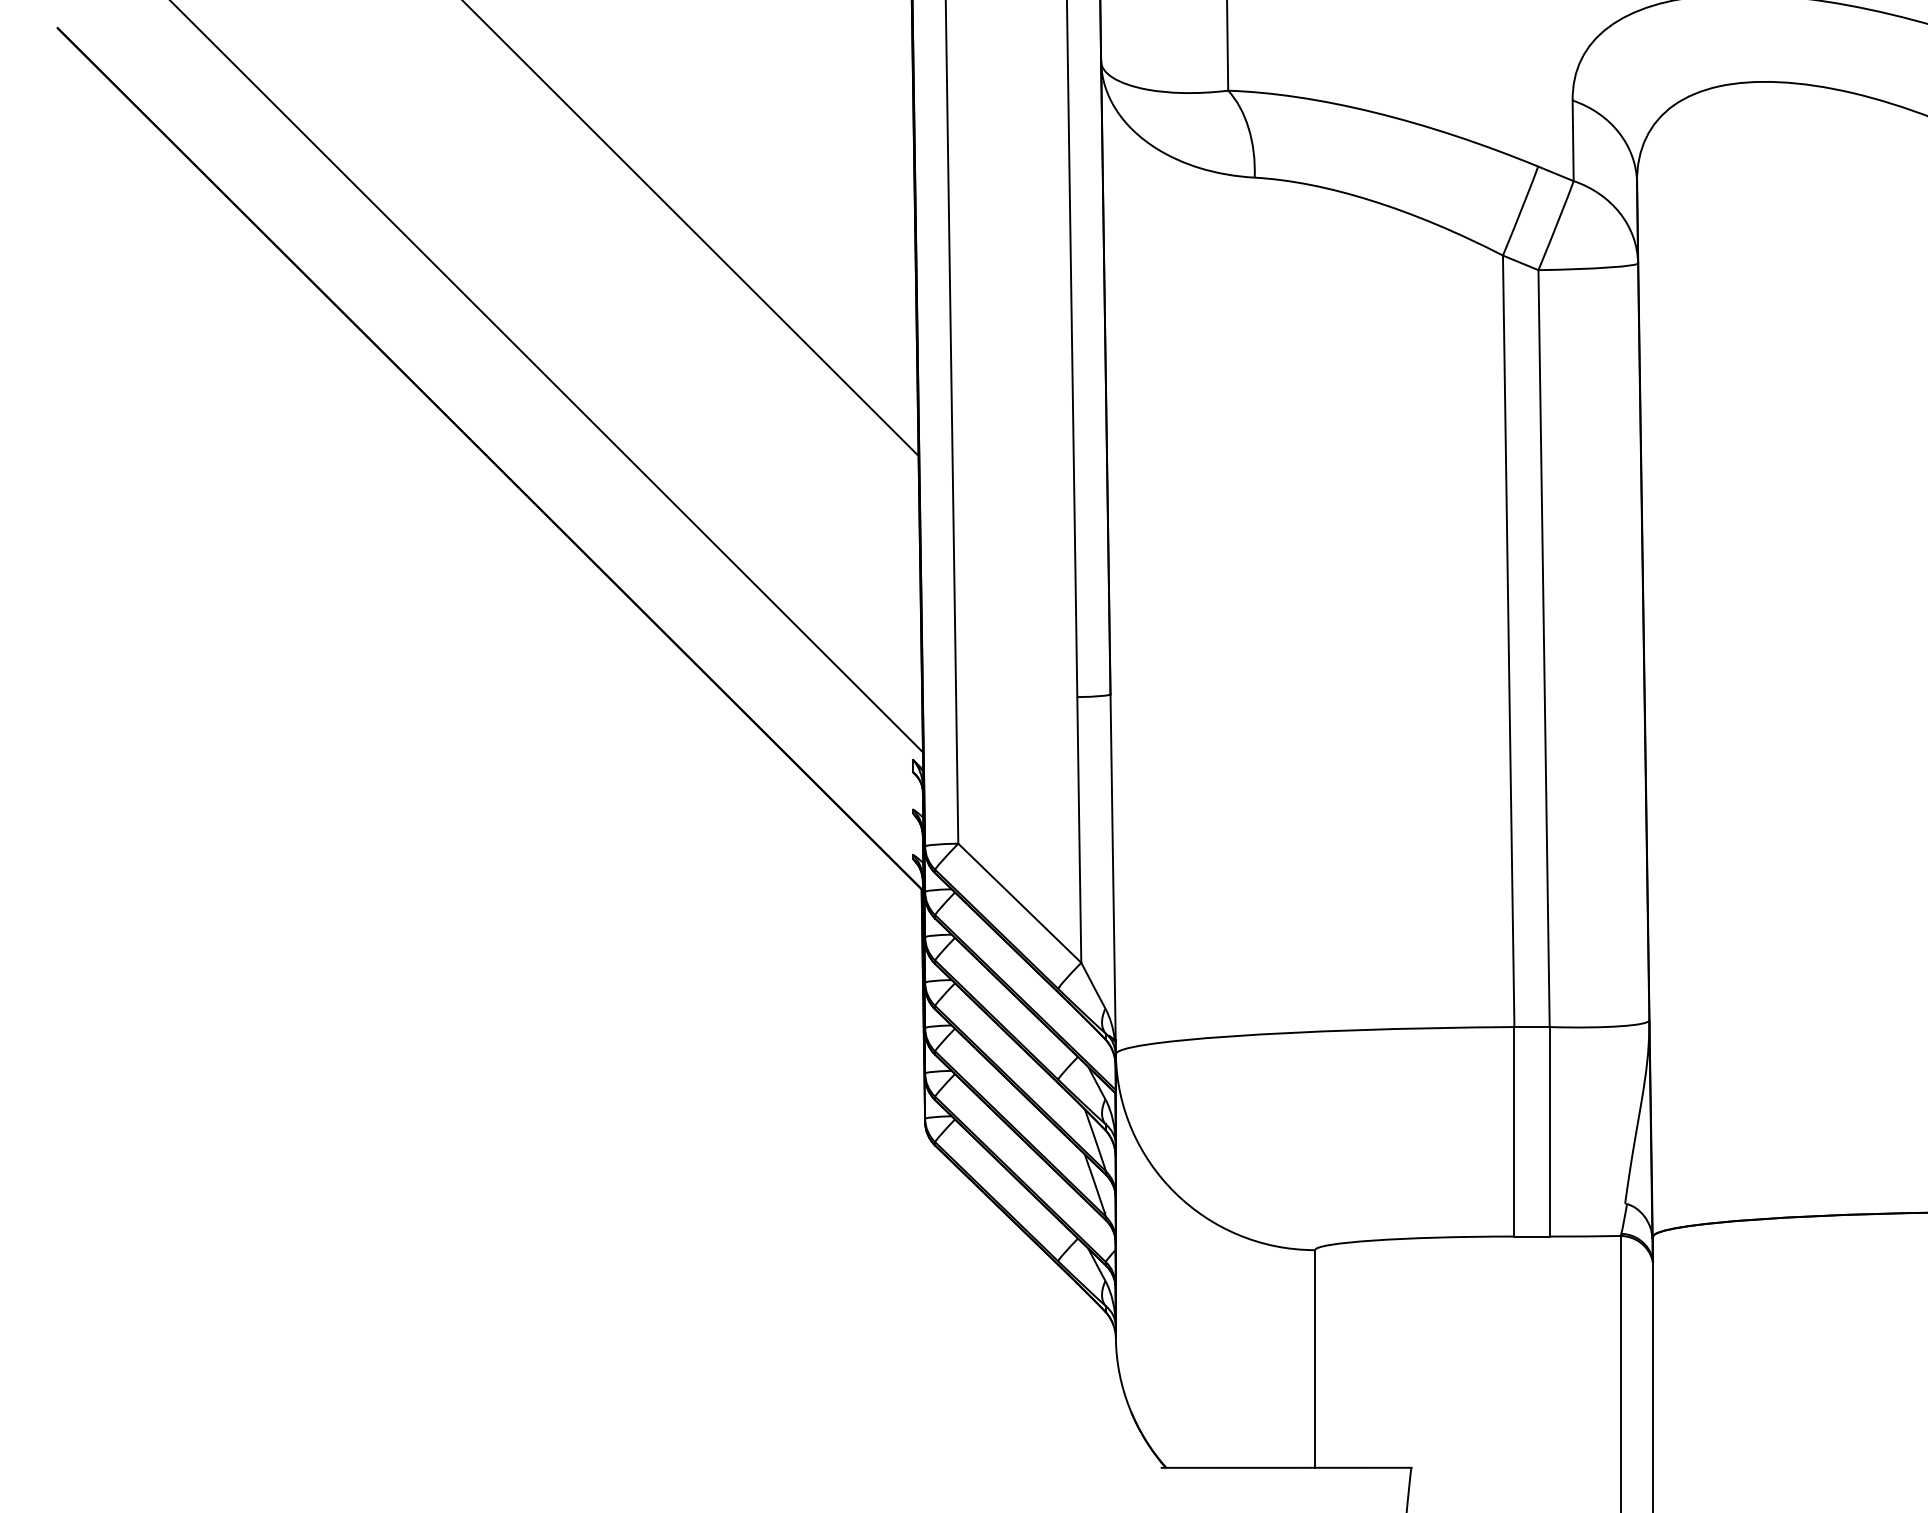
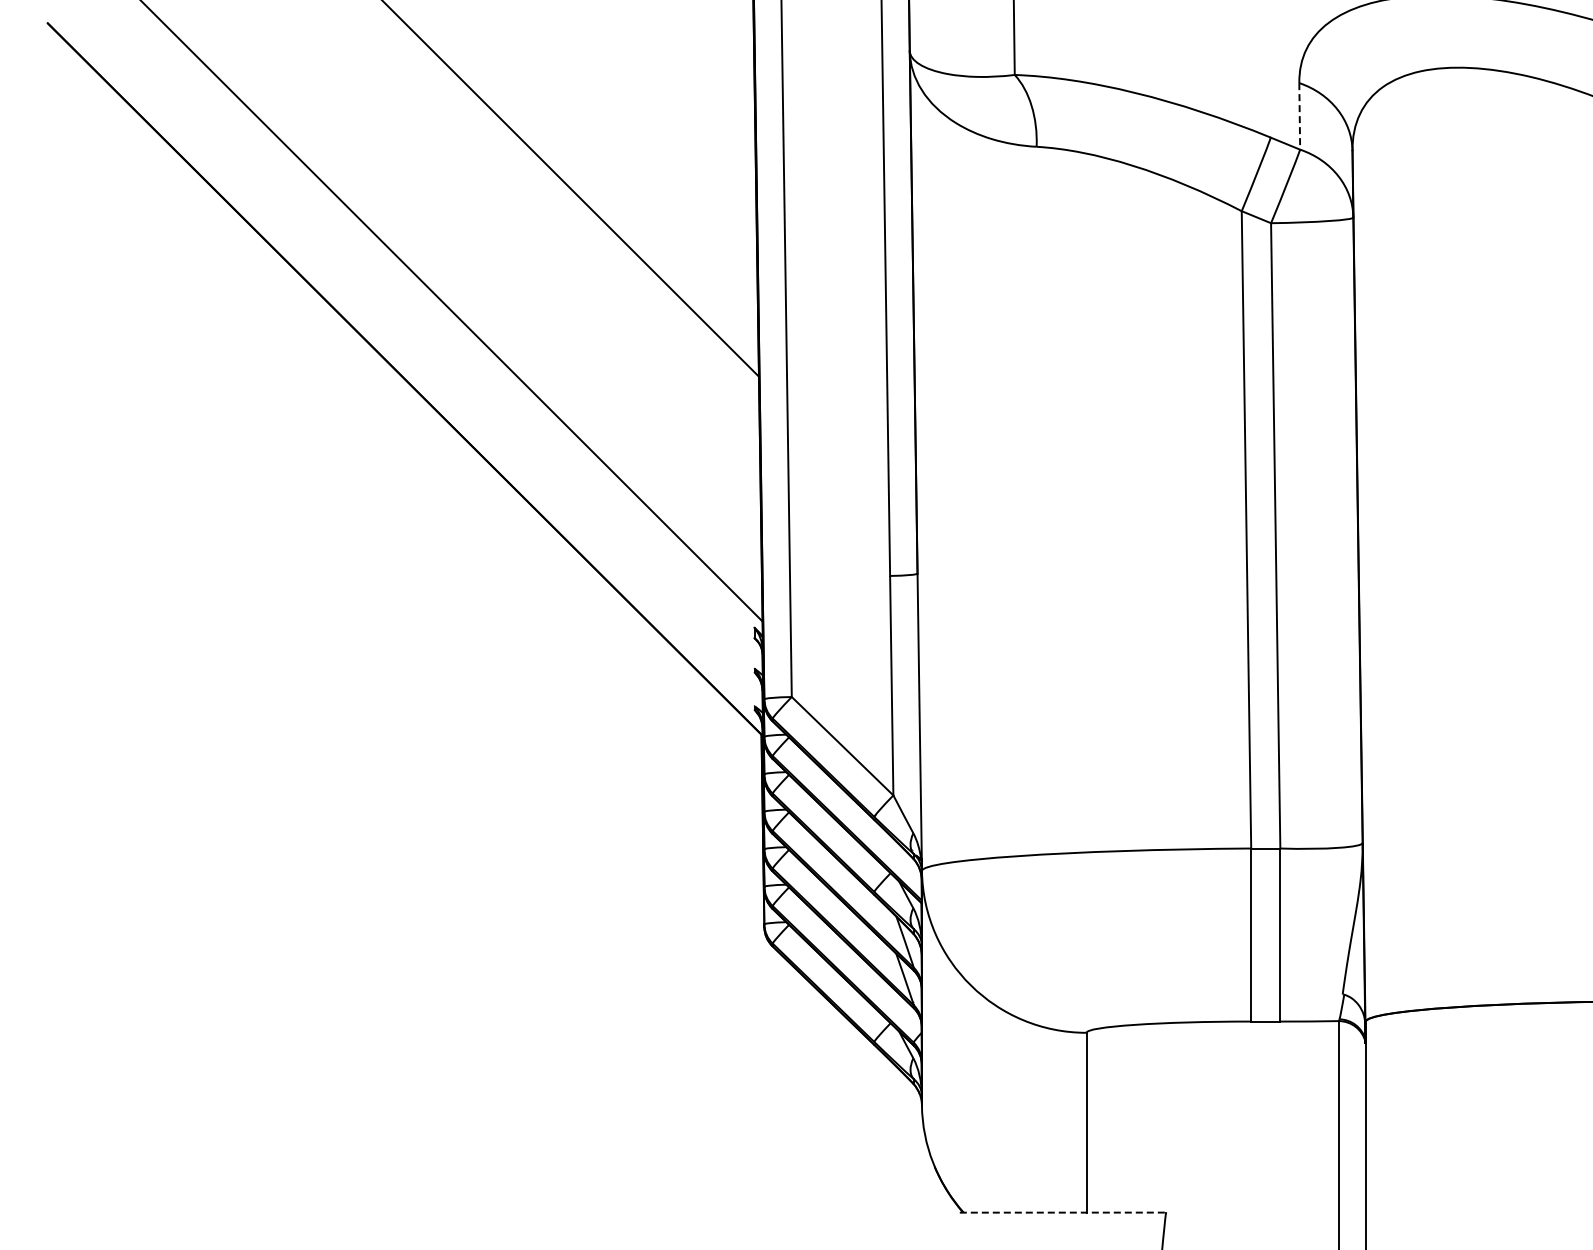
line: (1572, 140) -> (1299, 116), solid -> dashed
line: (1287, 1467) -> (1063, 1212), solid -> dashed

